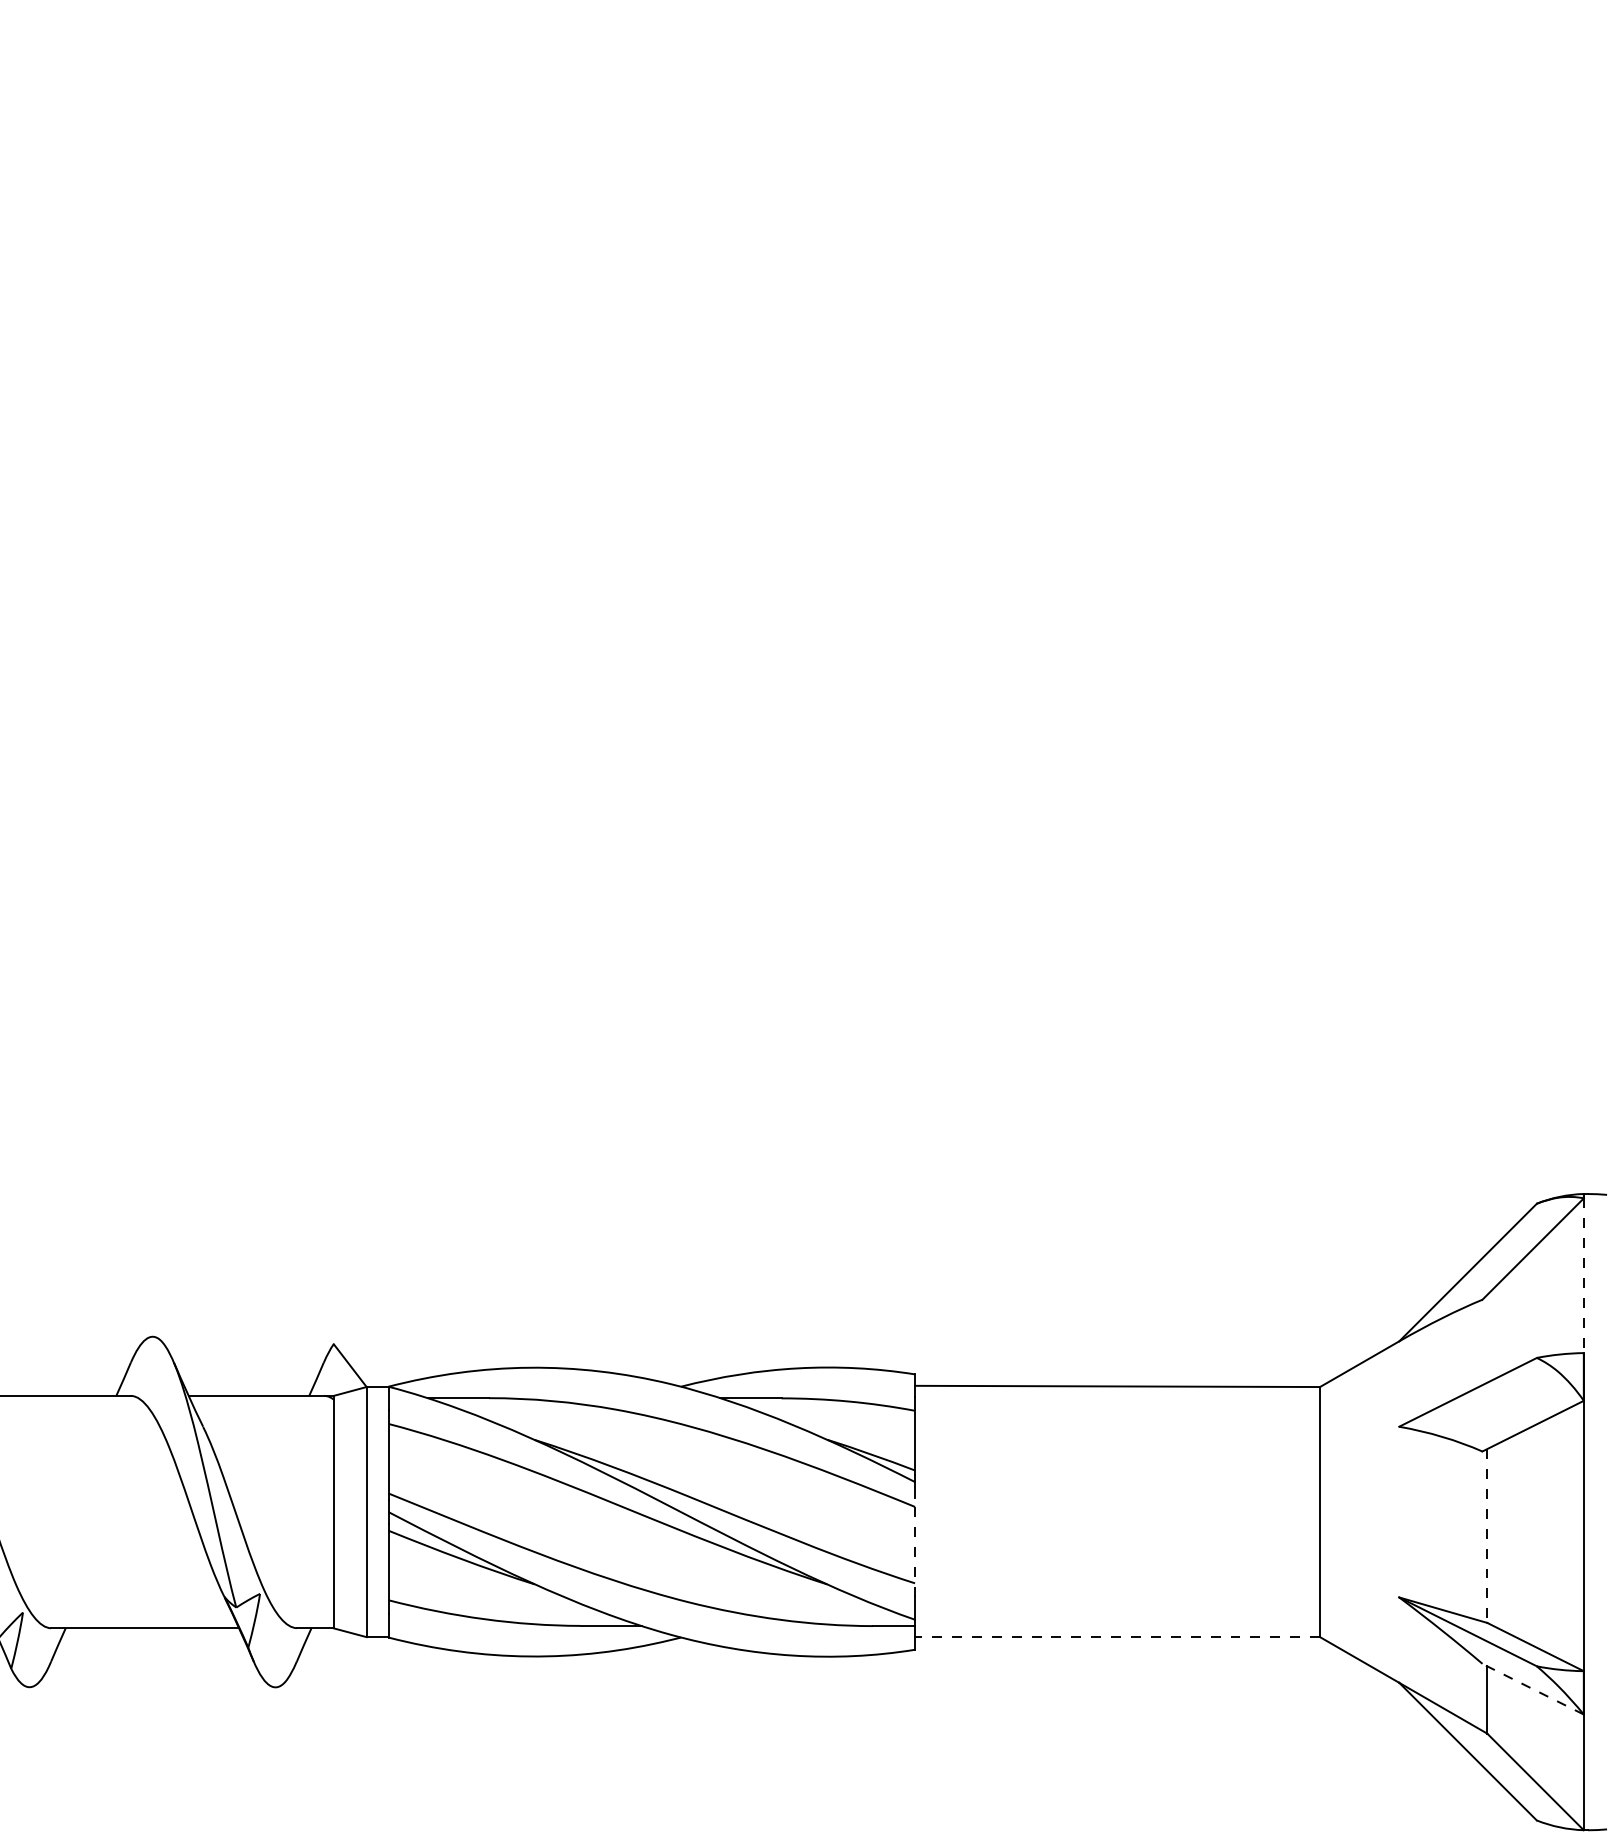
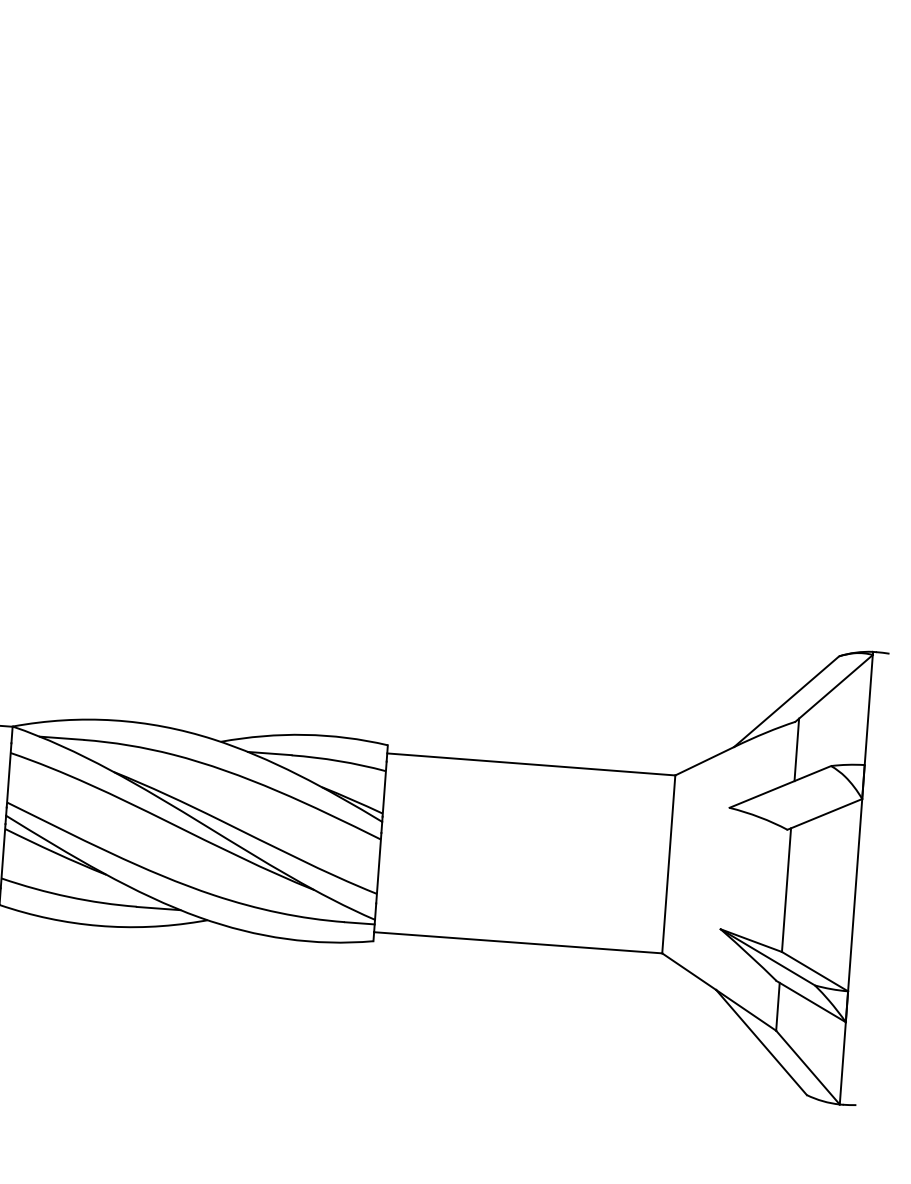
line: (1583, 1276) -> (868, 710), dashed -> solid
line: (1487, 1338) -> (796, 749), added
line: (1487, 1536) -> (786, 890), dashed -> solid
line: (915, 1547) -> (379, 868), dashed -> solid
line: (1117, 1637) -> (518, 943), dashed -> solid
line: (1533, 1689) -> (811, 1001), dashed -> solid

